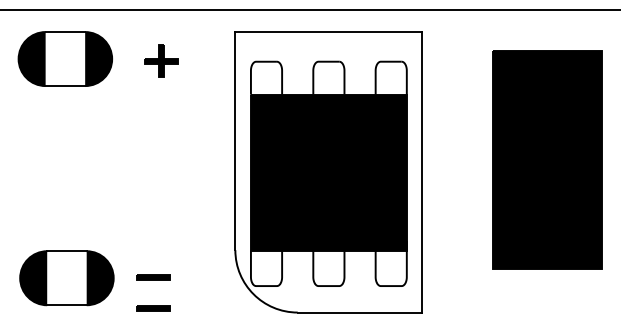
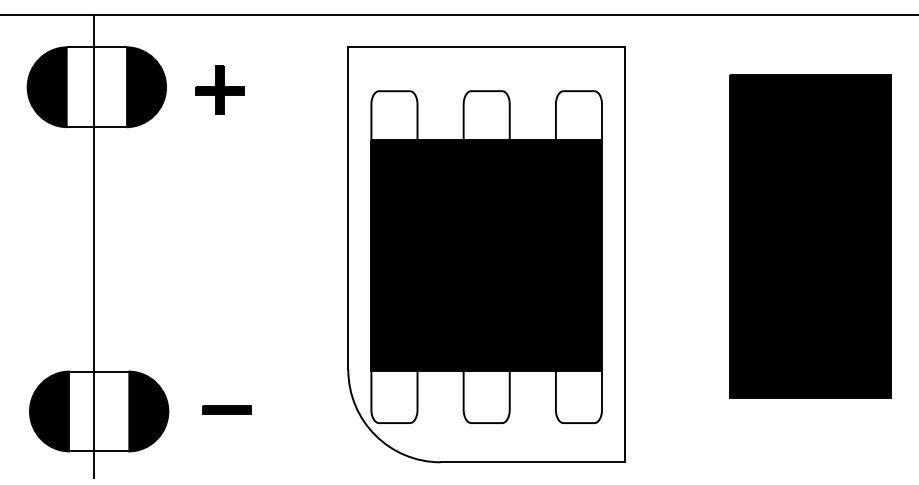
part: (161, 60) -> (219, 89), moved
line: (63, 166) -> (94, 246), added
part: (153, 308) -> (227, 456), removed

